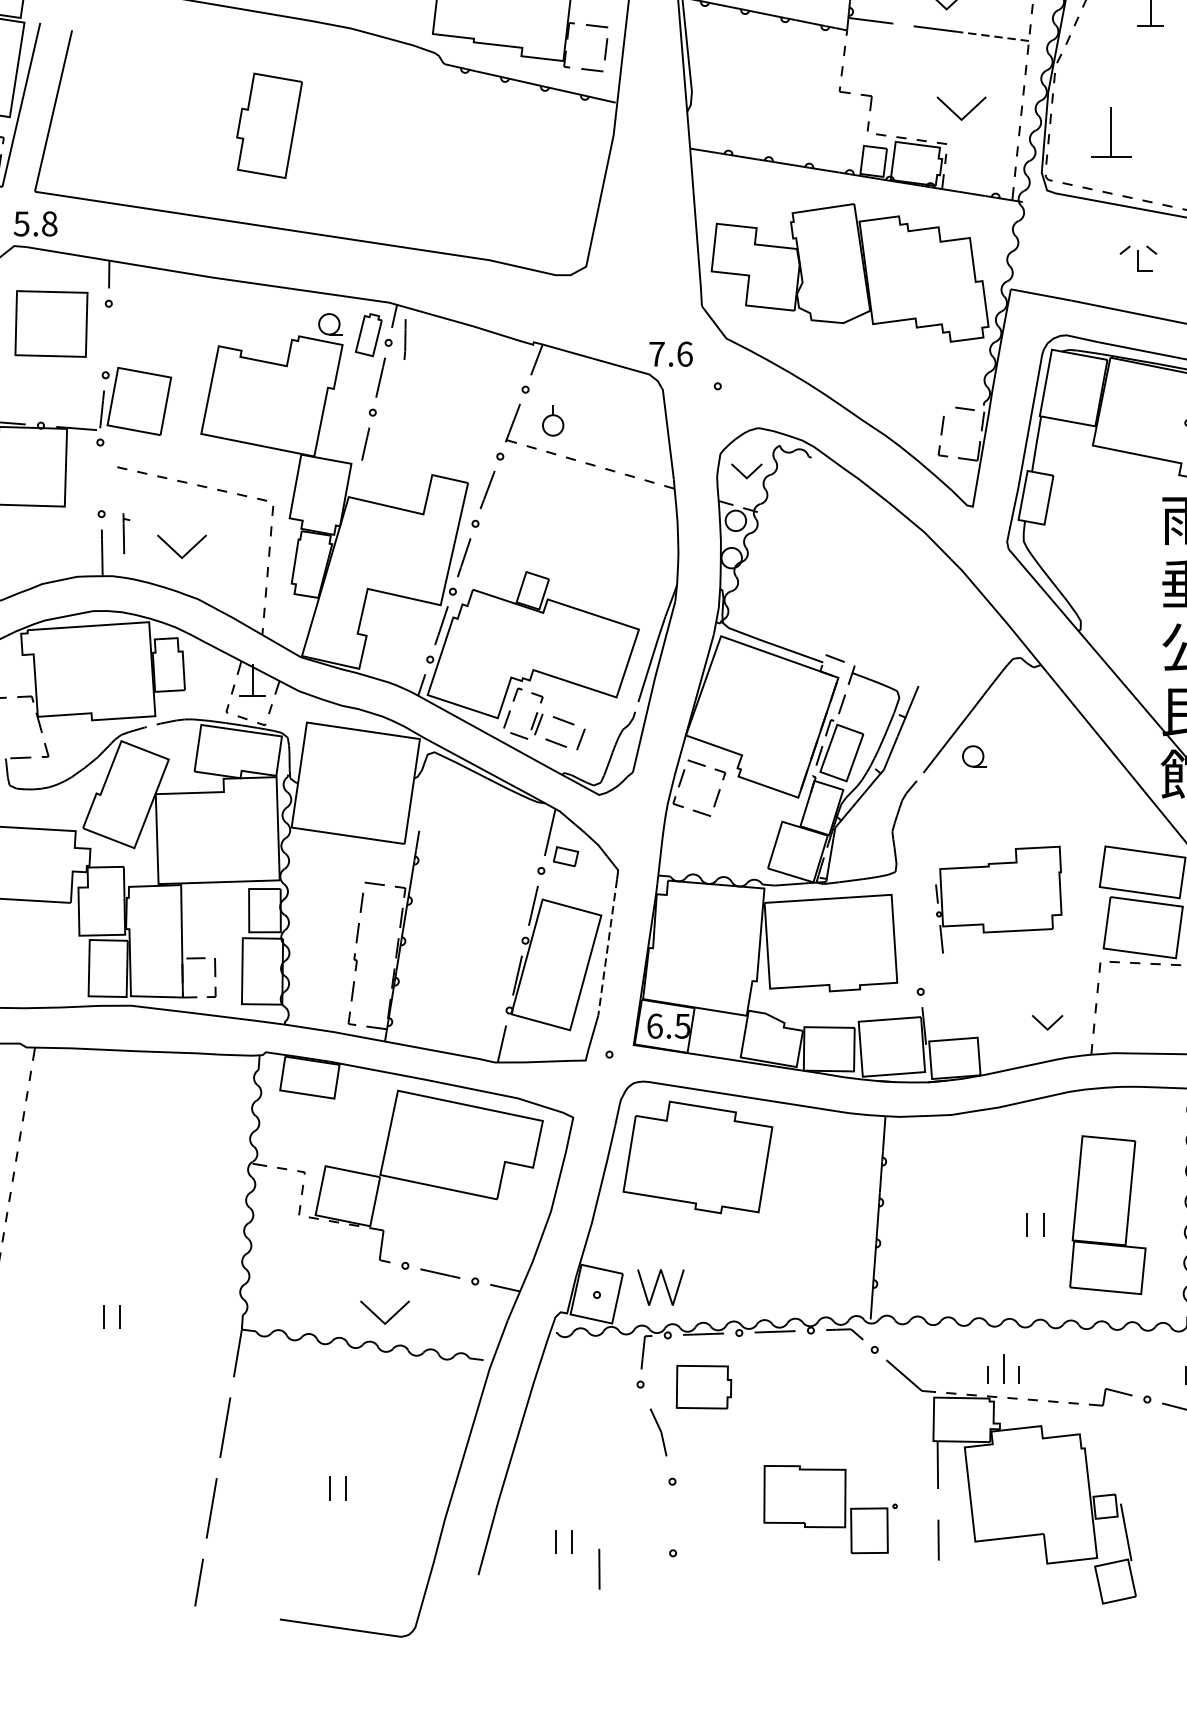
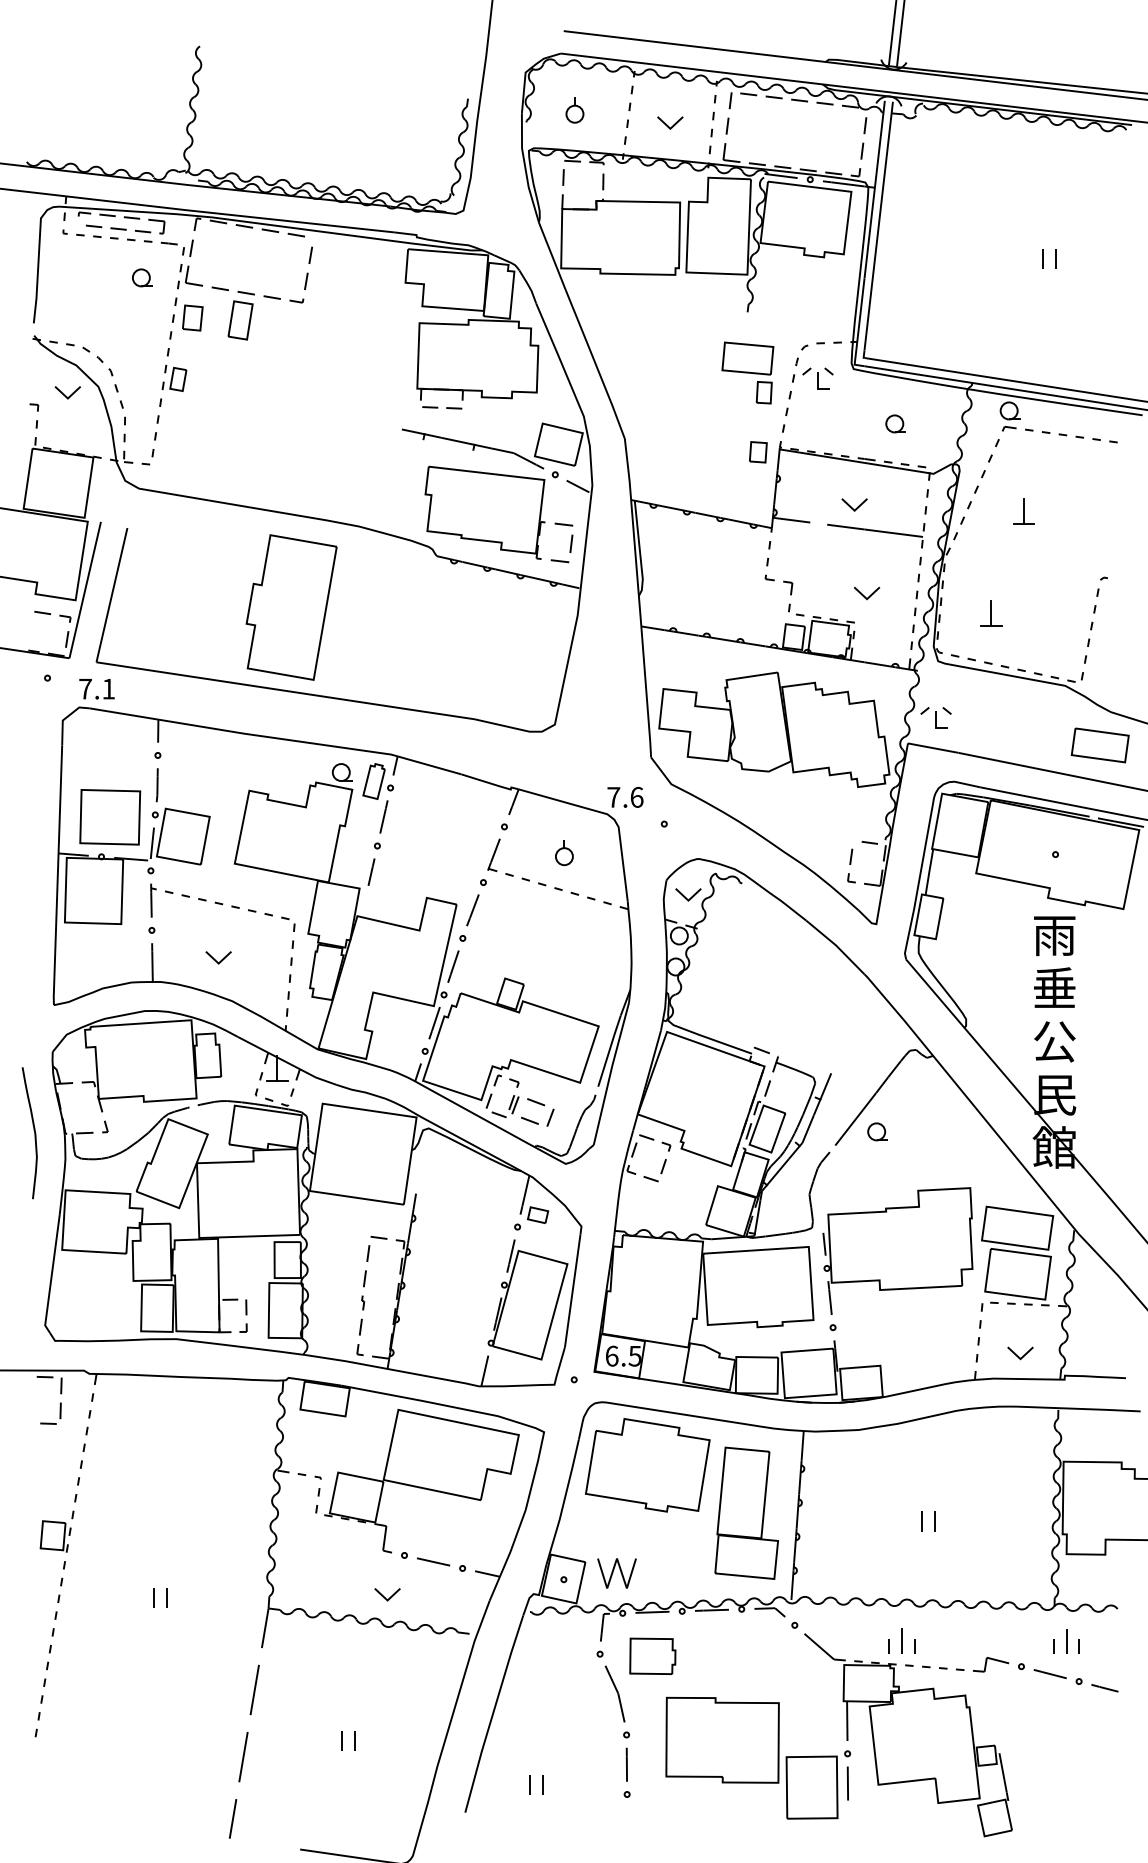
line: (993, 36) -> (893, 533), dashed -> solid
part: (960, 108) -> (866, 593), size x0.62
part: (269, 125) -> (291, 607), size x1.67
part: (1111, 133) -> (991, 613), size x0.62
text: (36, 223) -> (97, 688), 5.8 -> 7.1
part: (1137, 258) -> (935, 717), moved
part: (51, 324) -> (110, 817), moved
line: (404, 339) -> (156, 785), moved
part: (553, 421) -> (564, 853), moved
part: (126, 533) -> (153, 900), moved
part: (181, 546) -> (218, 957), size x0.62
part: (998, 899) -> (897, 1250), size x1.43
line: (607, 947) -> (572, 1290), dashed -> solid
part: (1047, 1022) -> (1020, 1353), moved
part: (1107, 1214) -> (746, 1512), moved
part: (384, 1312) -> (387, 1594), size x0.62
part: (657, 1431) -> (614, 1693), size x1.43
part: (829, 1508) -> (757, 1757), size x1.67
line: (598, 1568) -> (626, 1764), moved

